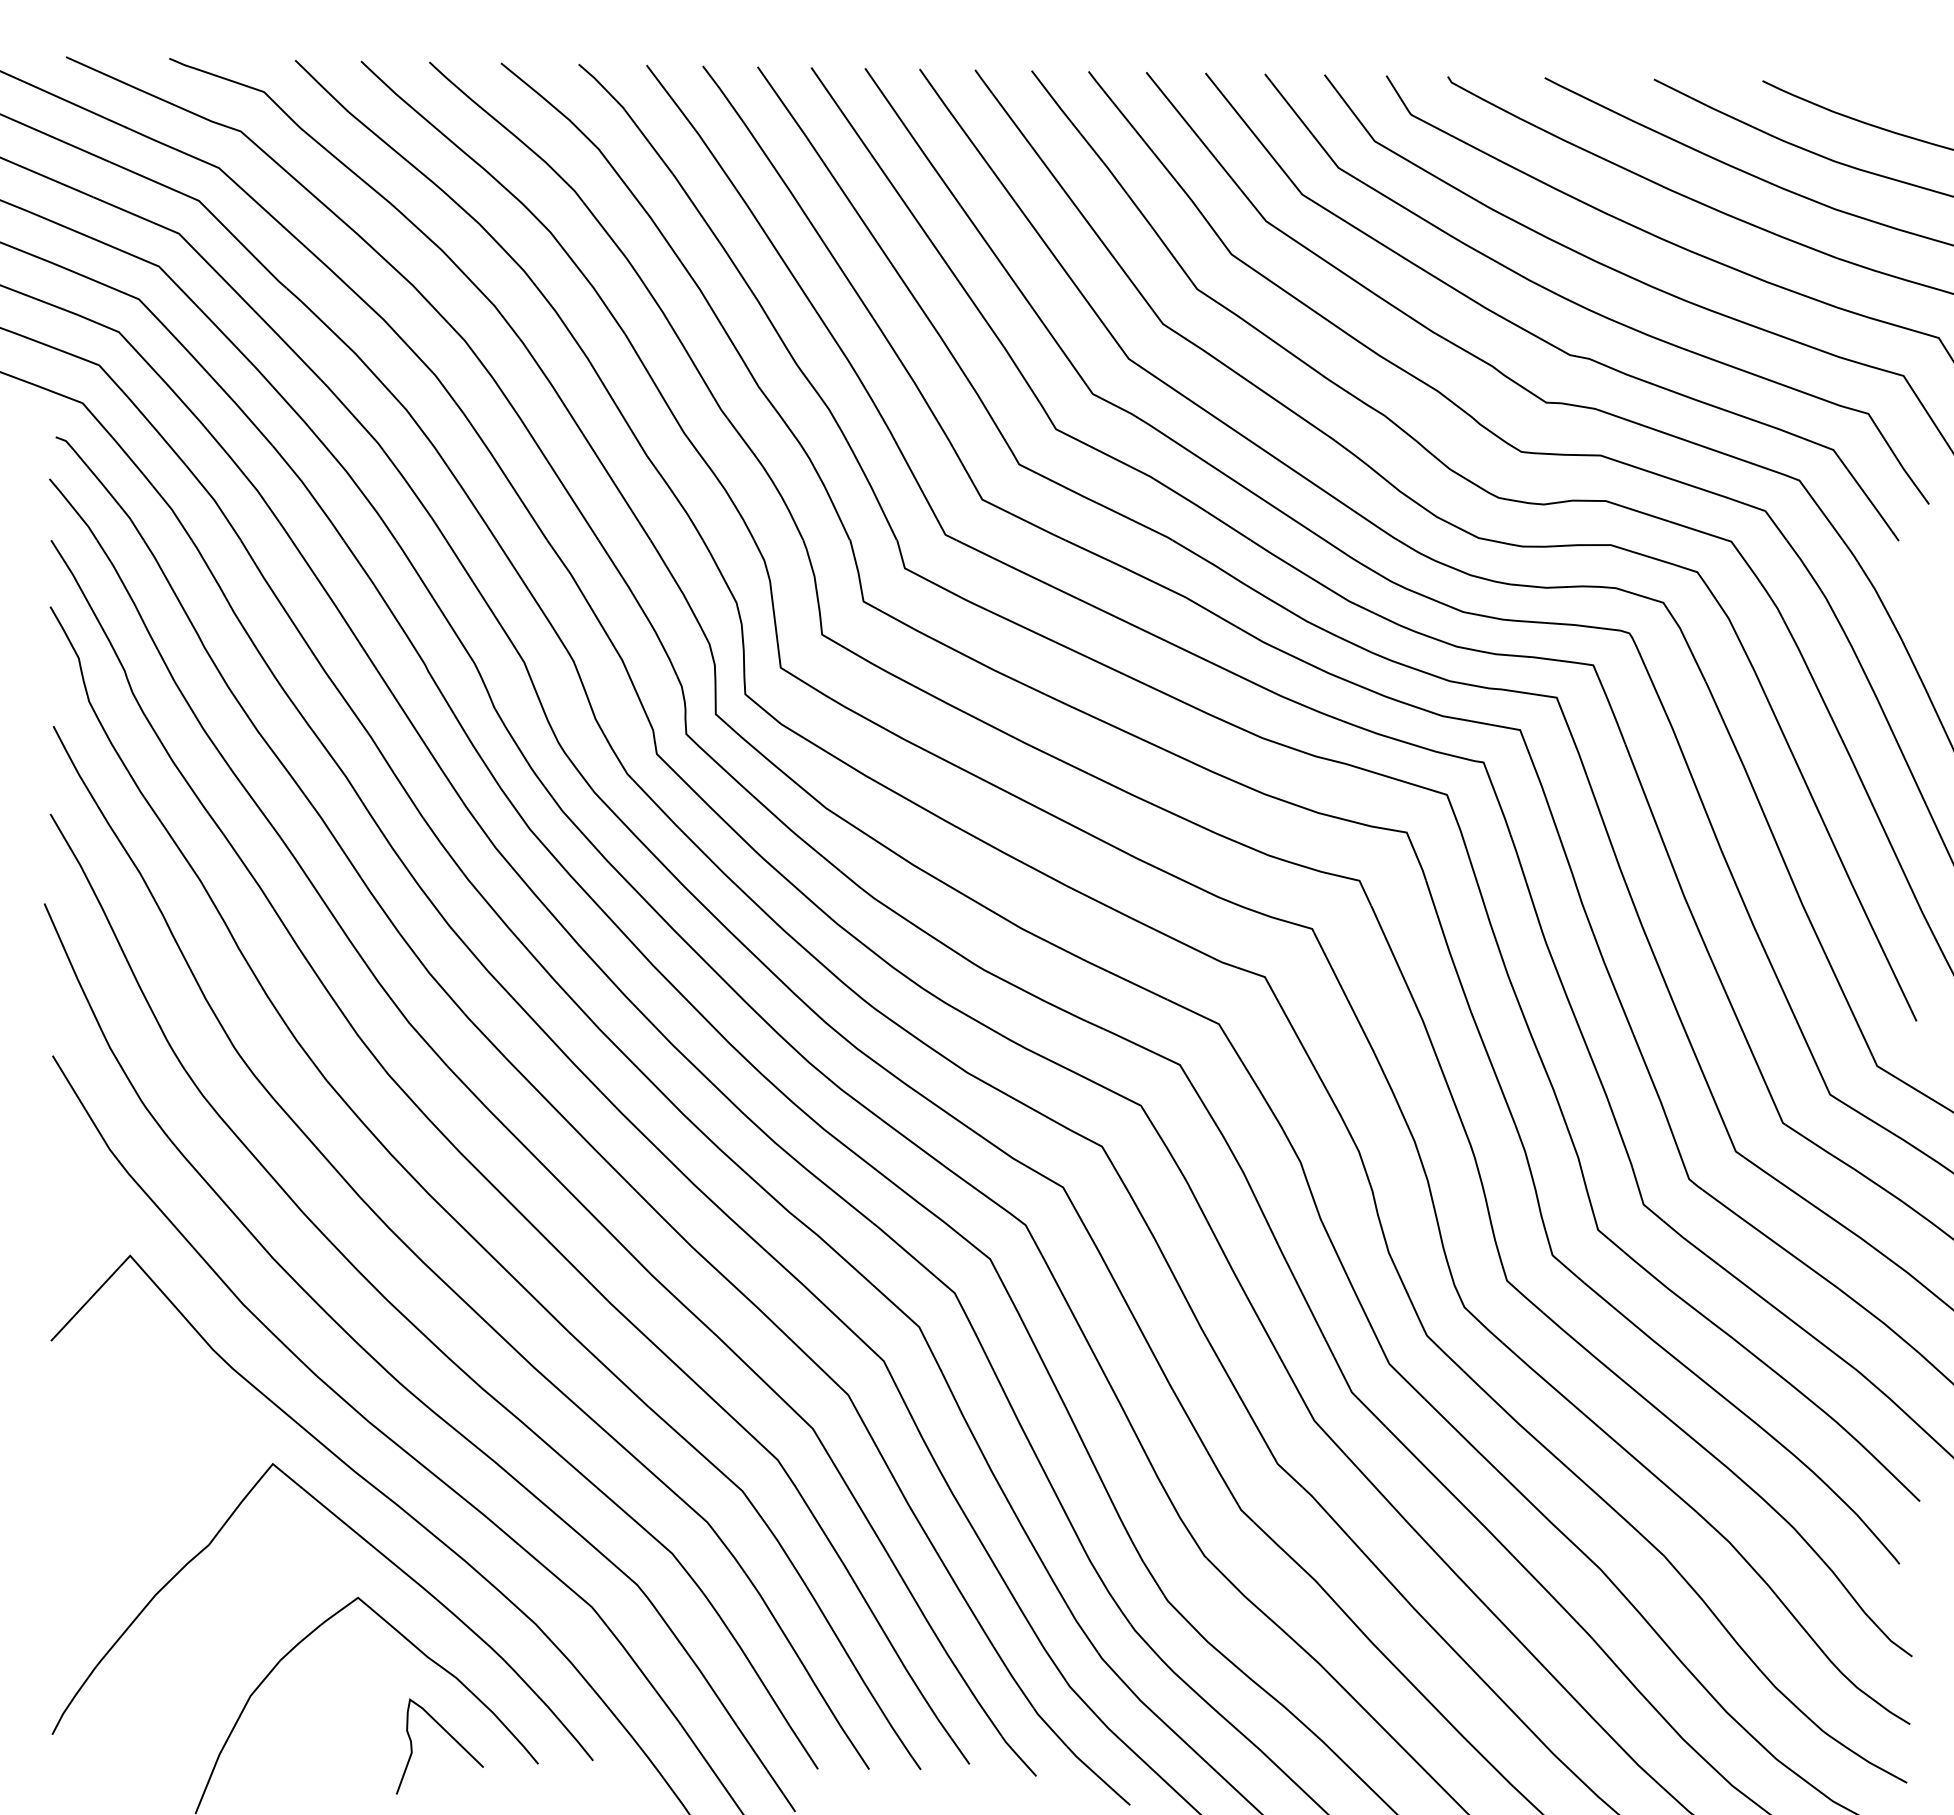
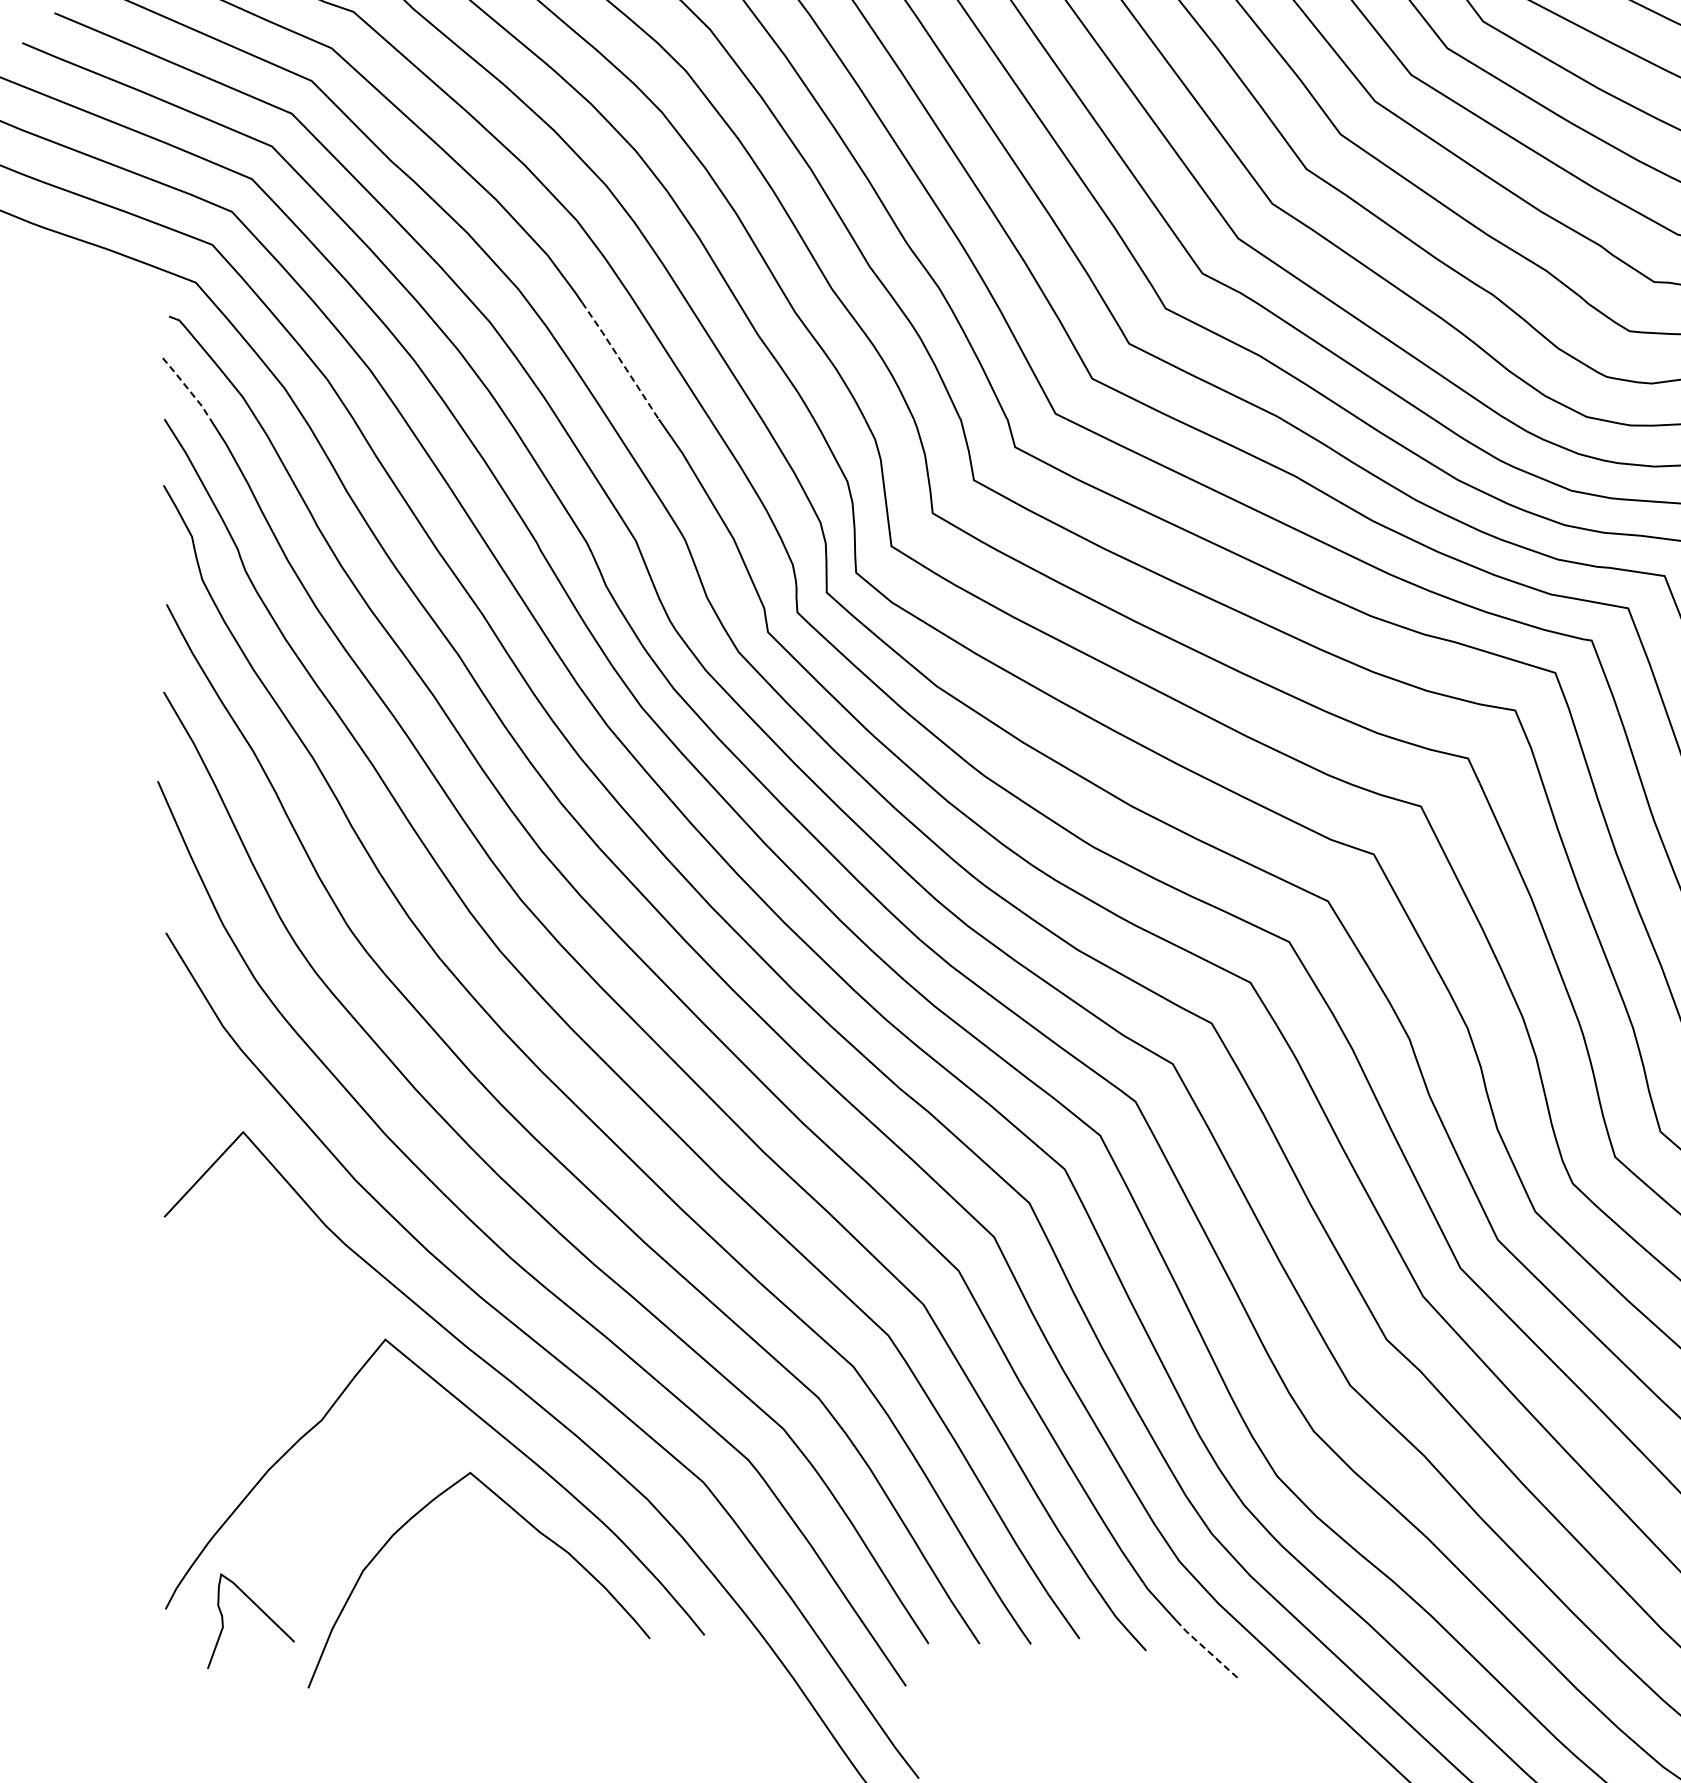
line: (508, 481) -> (620, 360), solid -> dashed
line: (74, 509) -> (187, 388), solid -> dashed
curve: (449, 1735) -> (260, 1610), moved
line: (1097, 1776) -> (1207, 1650), solid -> dashed

